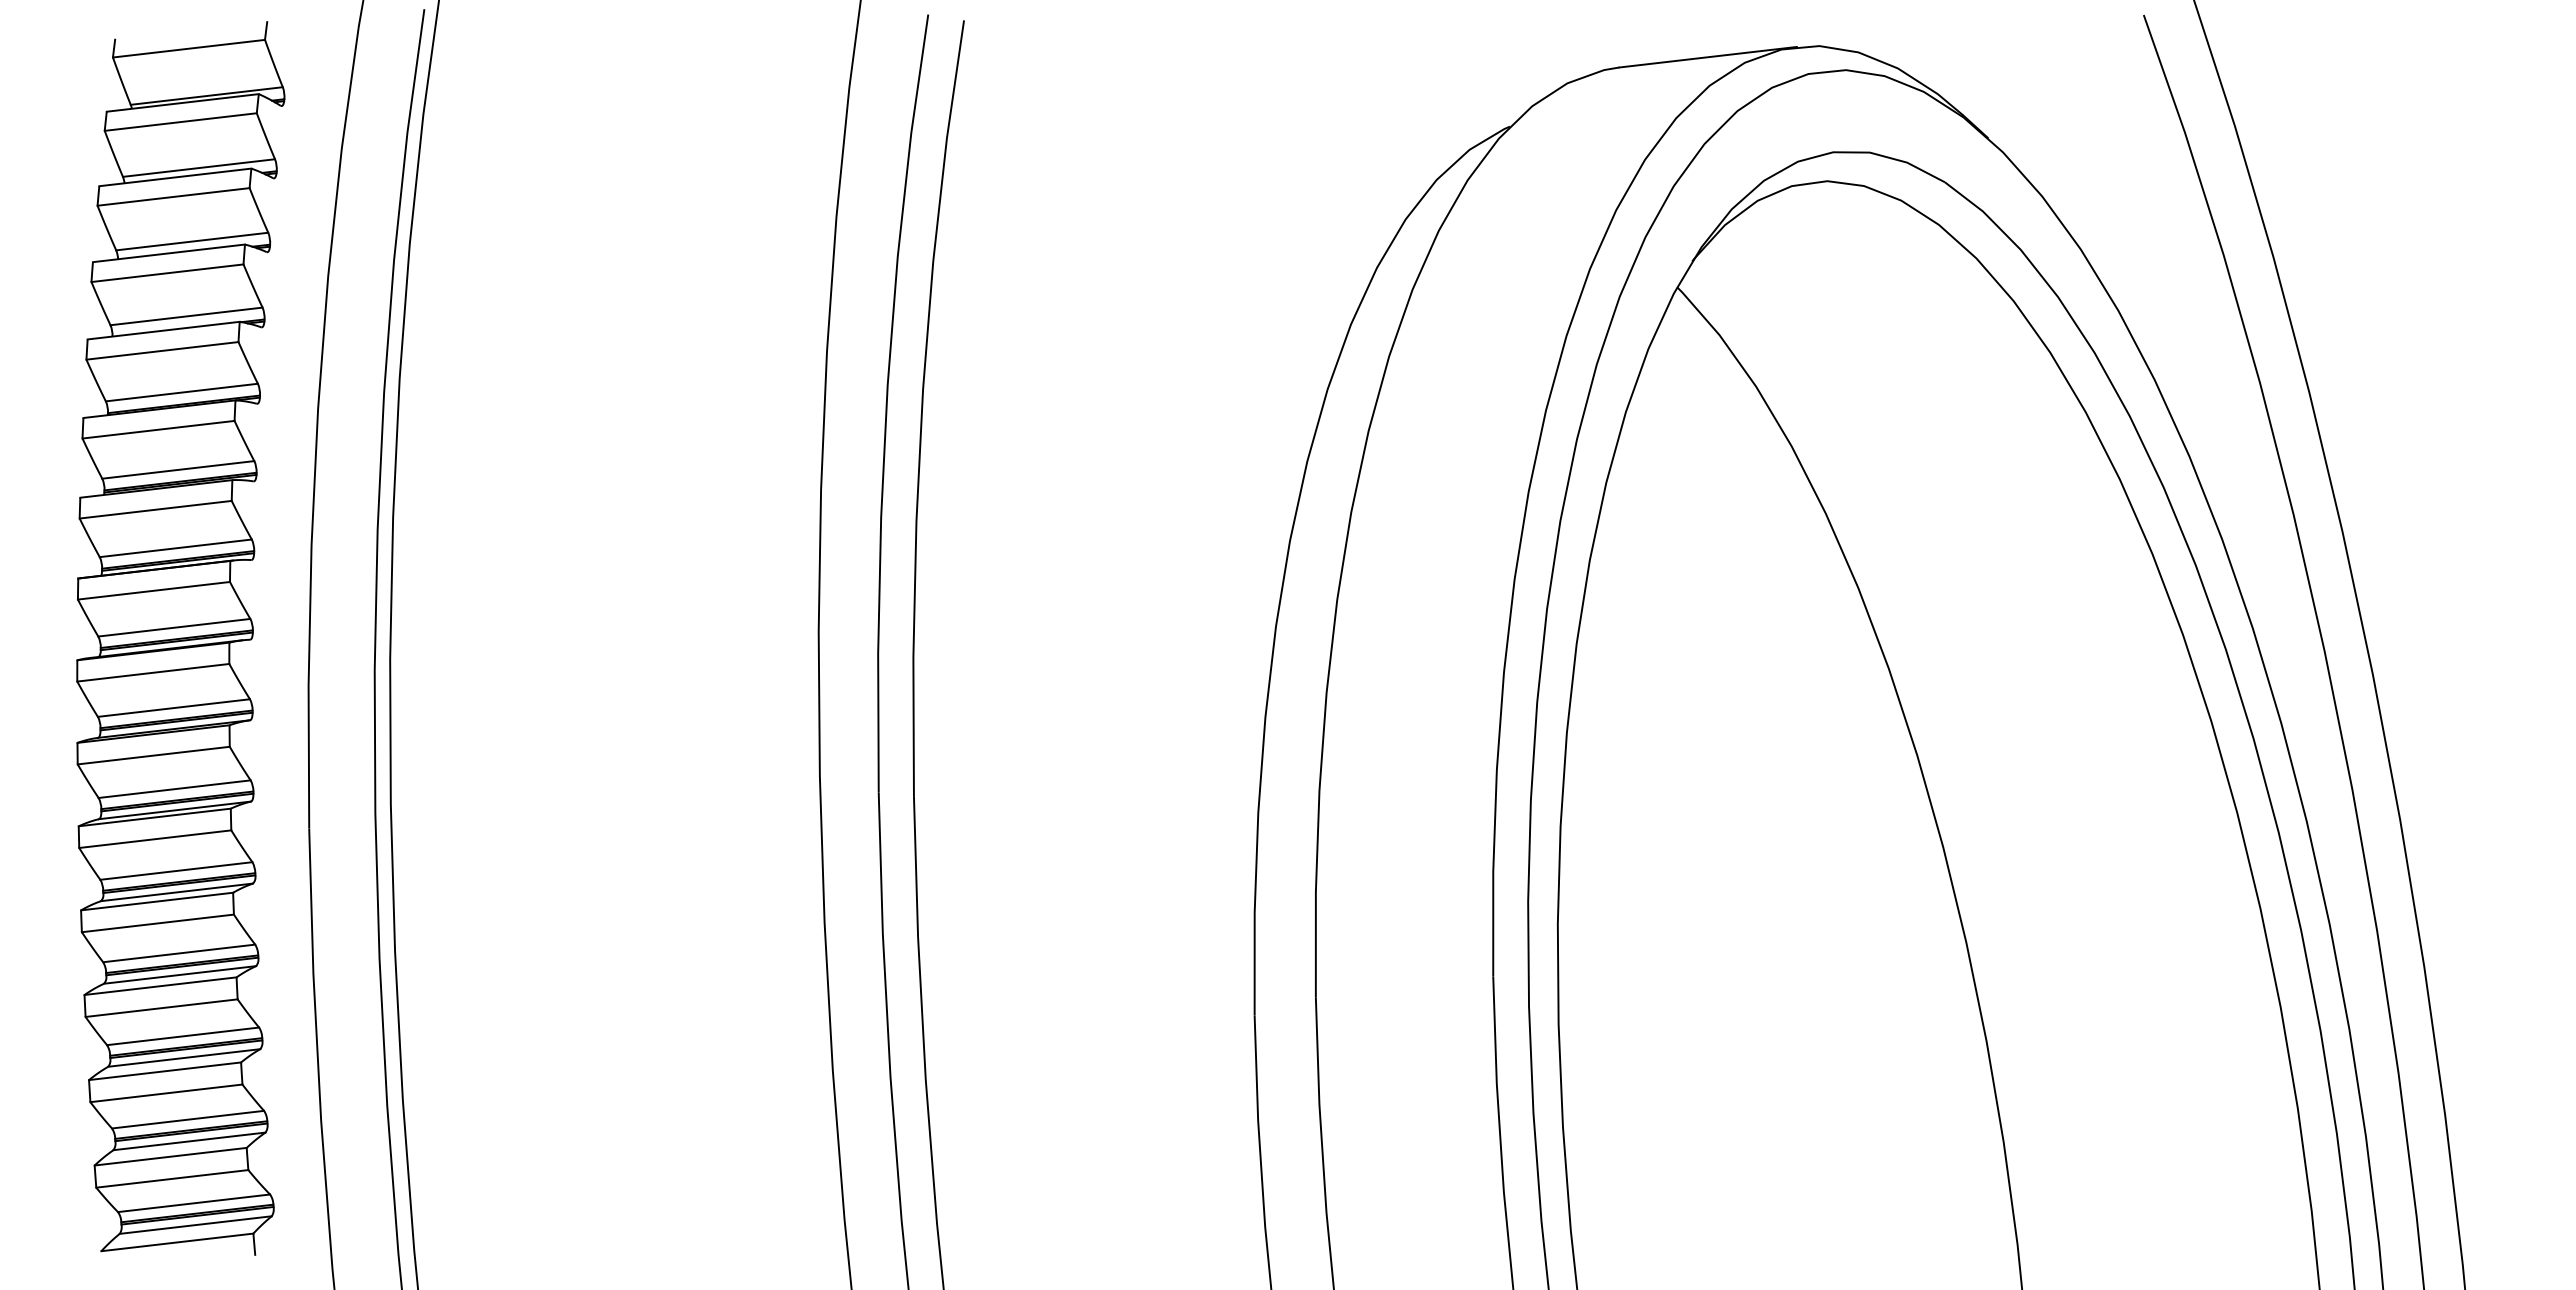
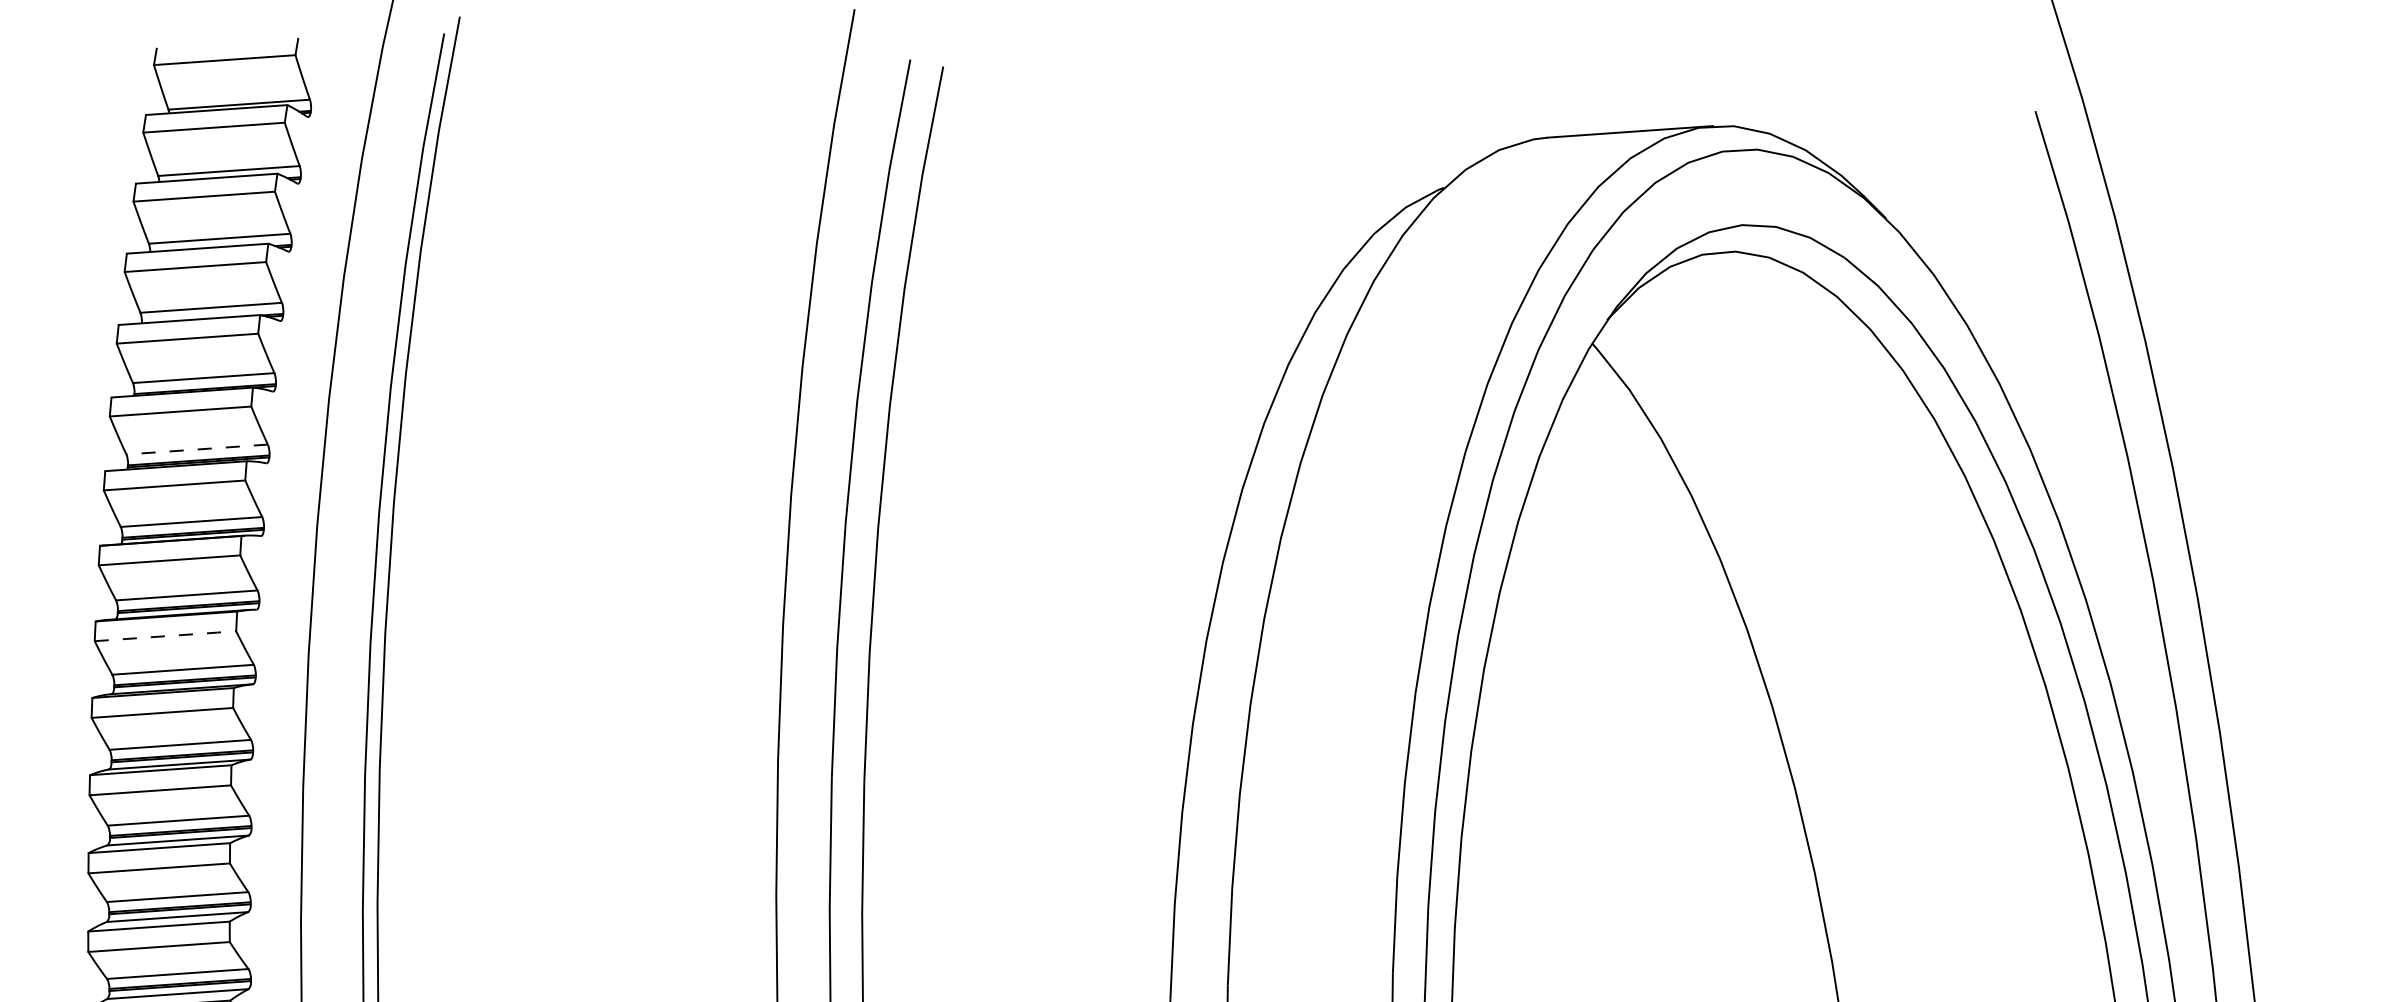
line: (178, 469) -> (197, 449), solid -> dashed
line: (153, 672) -> (165, 635), solid -> dashed

